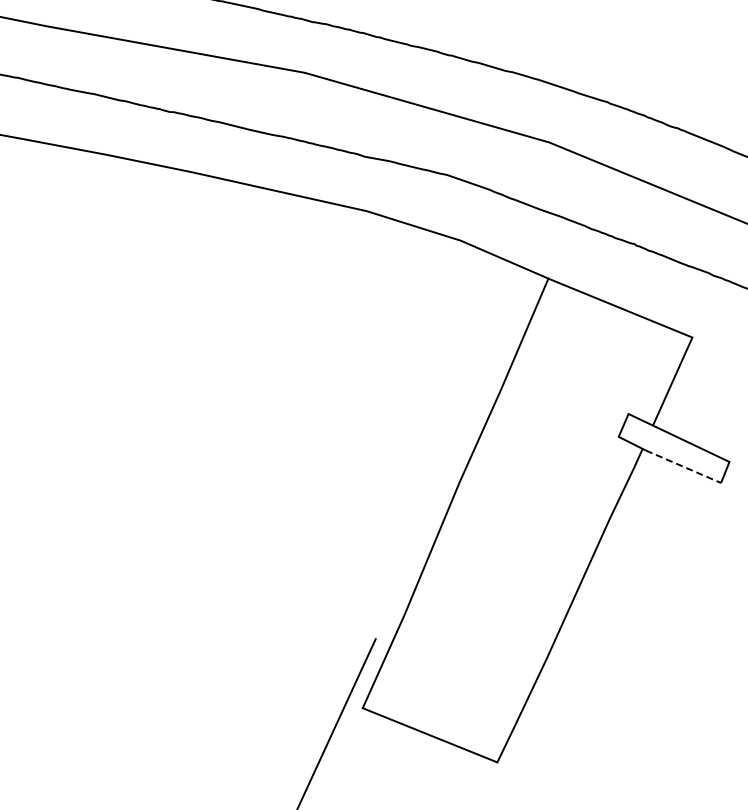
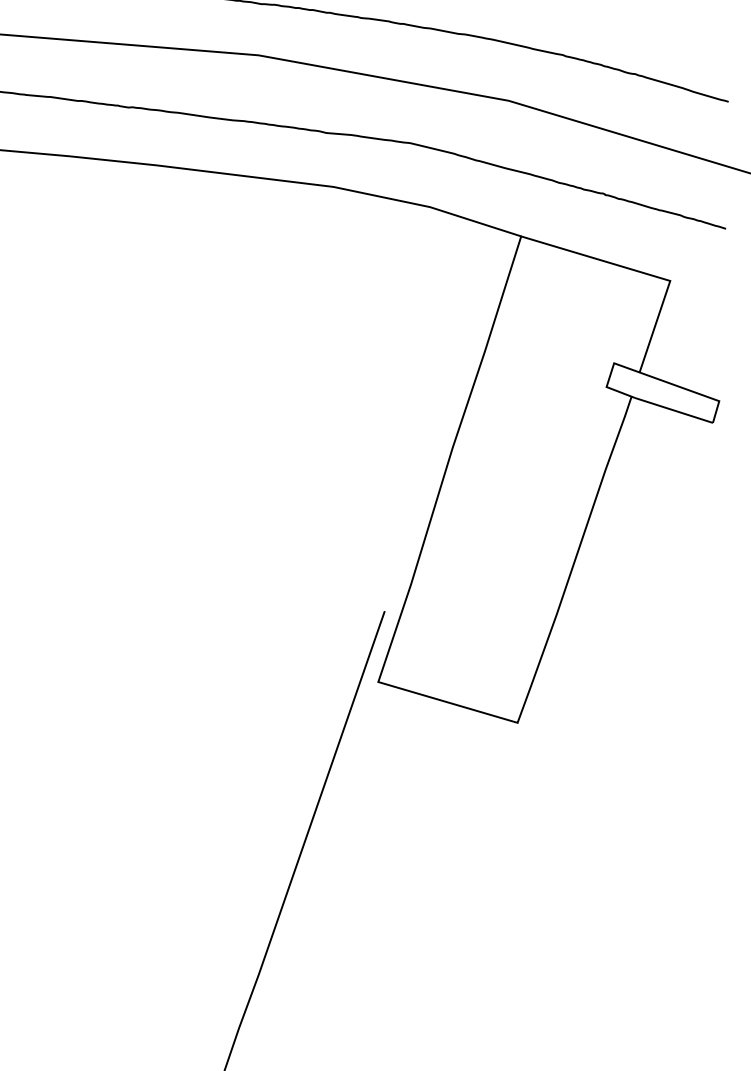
line: (683, 466) -> (673, 410), dashed -> solid

